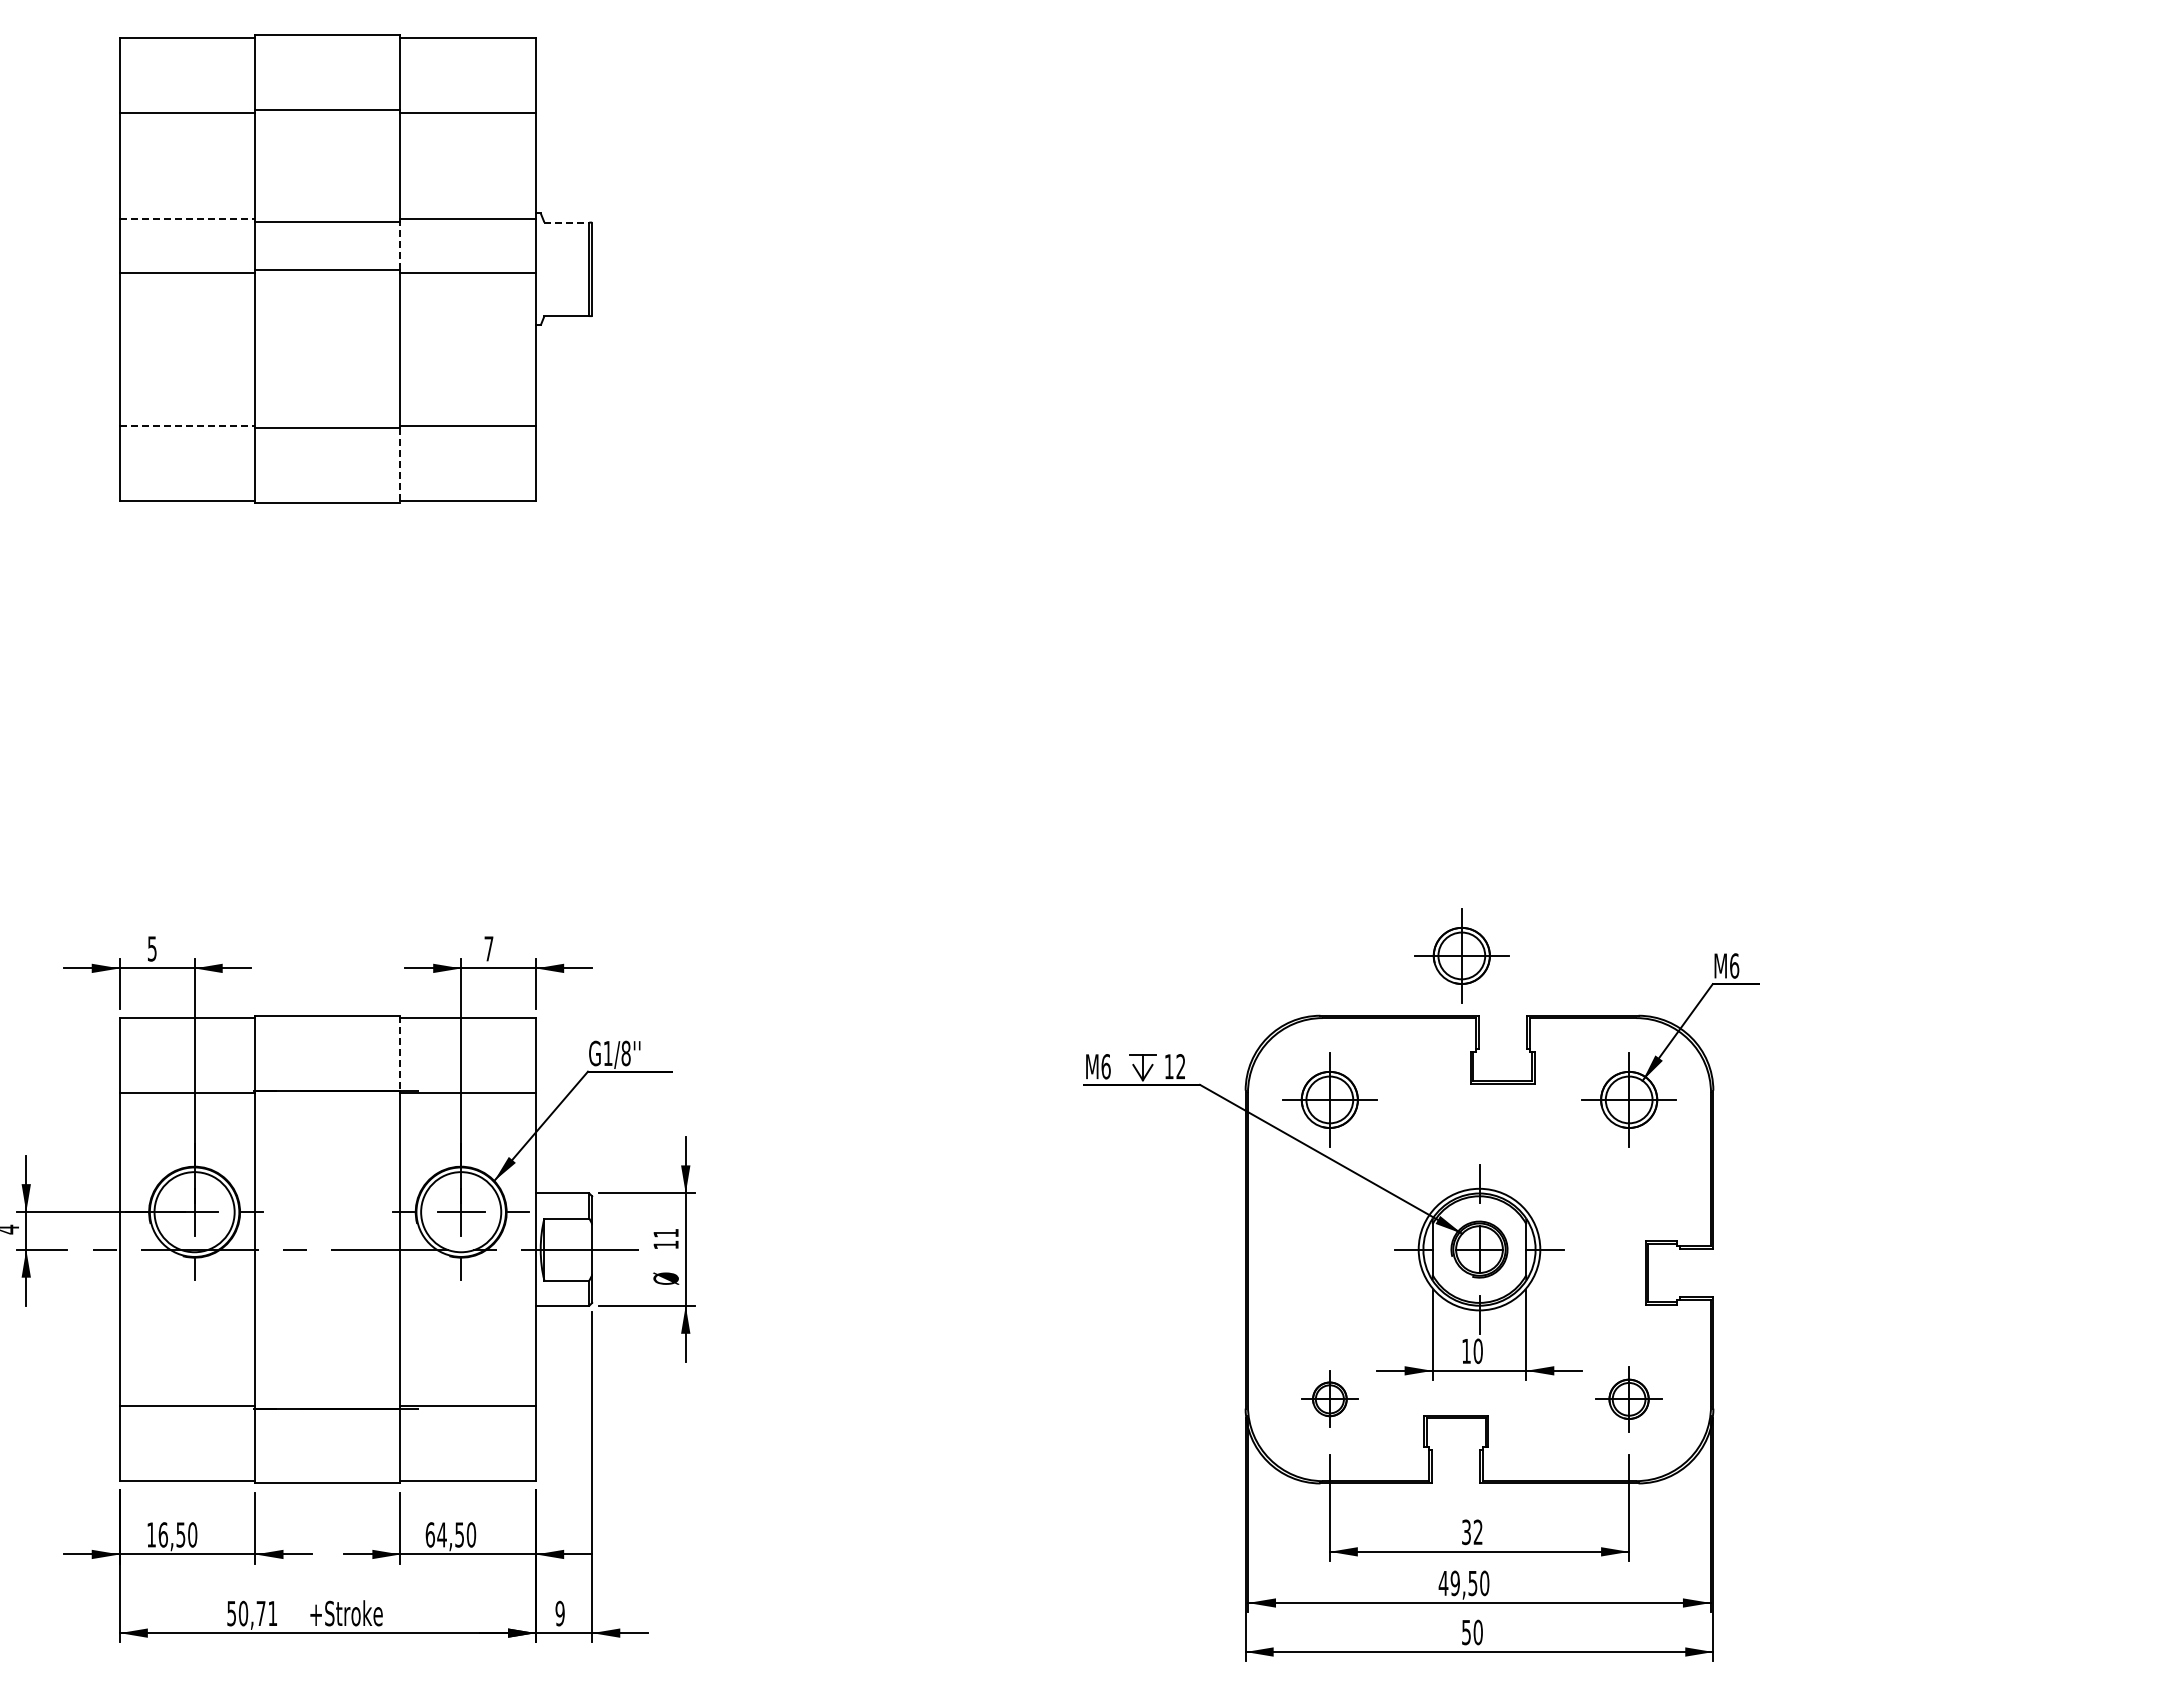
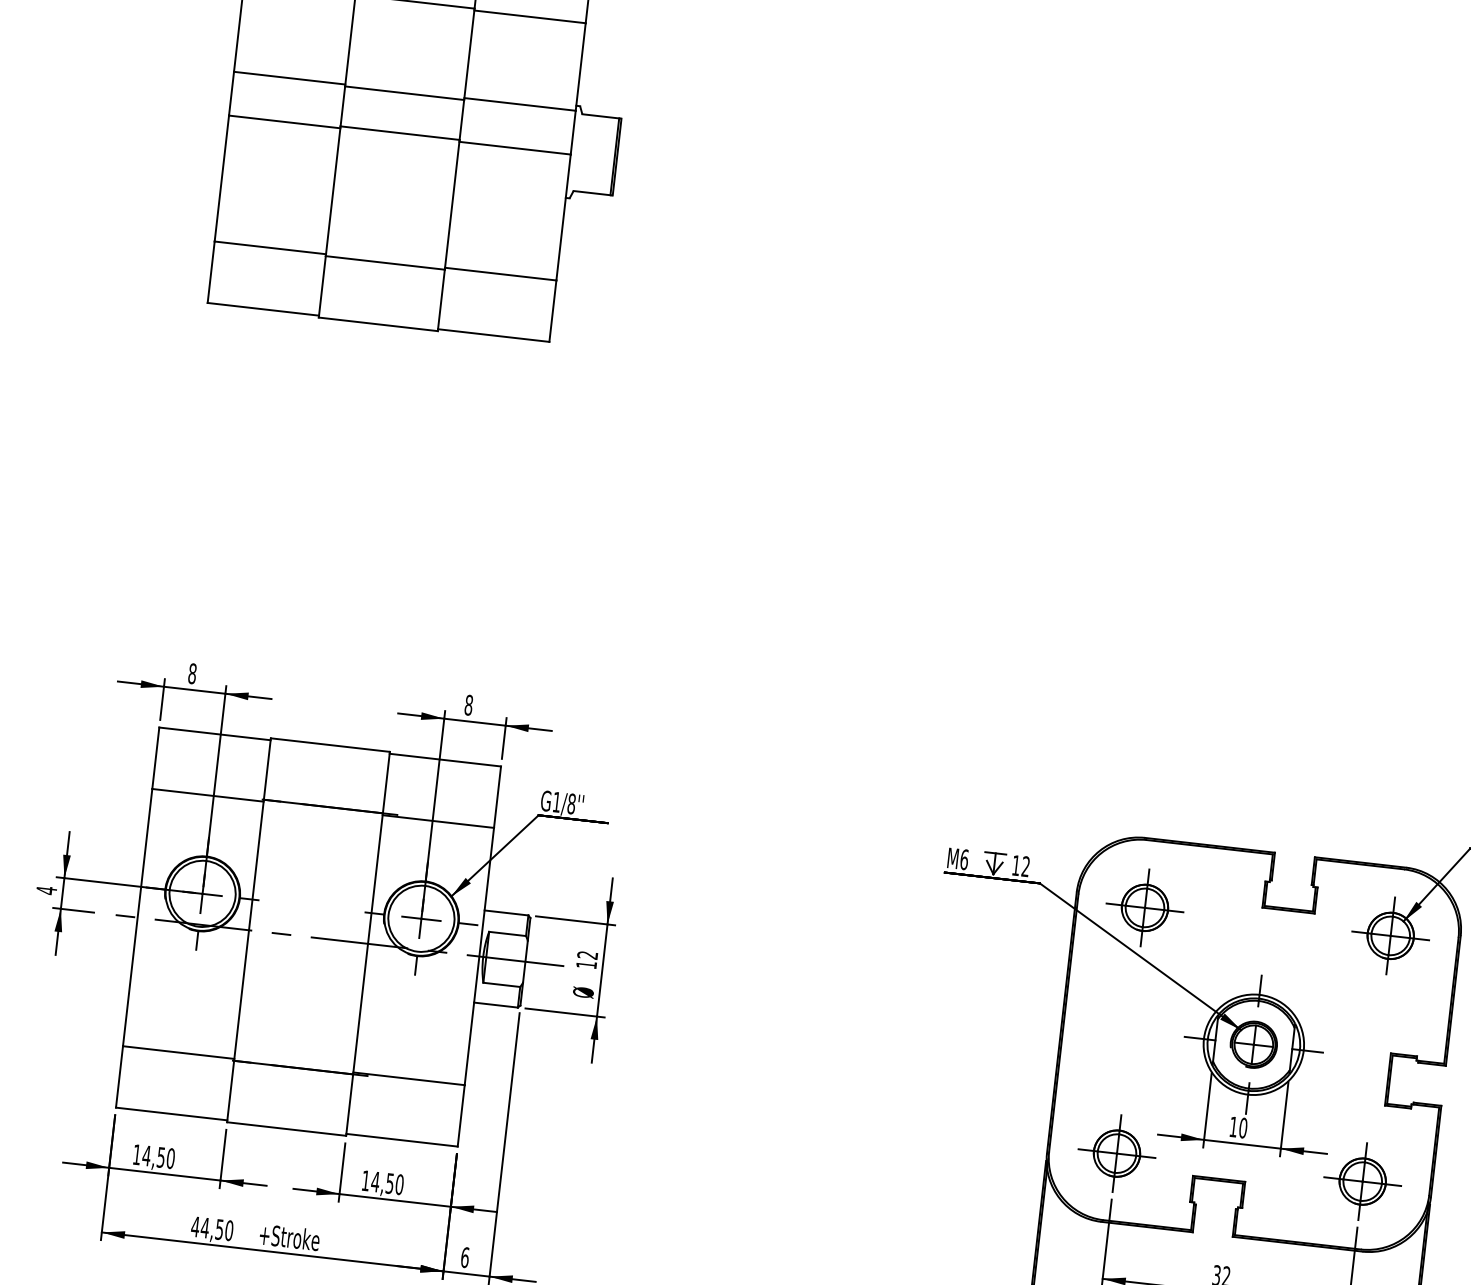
line: (187, 219) -> (289, 78), dashed -> solid
line: (567, 222) -> (601, 116), dashed -> solid
line: (400, 245) -> (462, 119), dashed -> solid
line: (187, 426) -> (270, 248), dashed -> solid
line: (400, 466) -> (441, 301), dashed -> solid
text: (151, 948) -> (191, 673), 5 -> 8
text: (488, 948) -> (468, 704), 7 -> 8
part: (1461, 955) -> (1266, 801), removed
line: (400, 1053) -> (386, 782), dashed -> solid
text: (665, 1233) -> (587, 955), 11 -> 12
part: (1329, 1399) -> (1116, 1153), size x1.67
part: (1628, 1399) -> (1362, 1181), size x1.43
text: (163, 1534) -> (146, 1155), 16,50 -> 14,50
text: (429, 1534) -> (365, 1180), 64,50 -> 14,50
text: (251, 1613) -> (211, 1228), 50,71 -> 44,50
text: (559, 1613) -> (464, 1257), 9 -> 6

